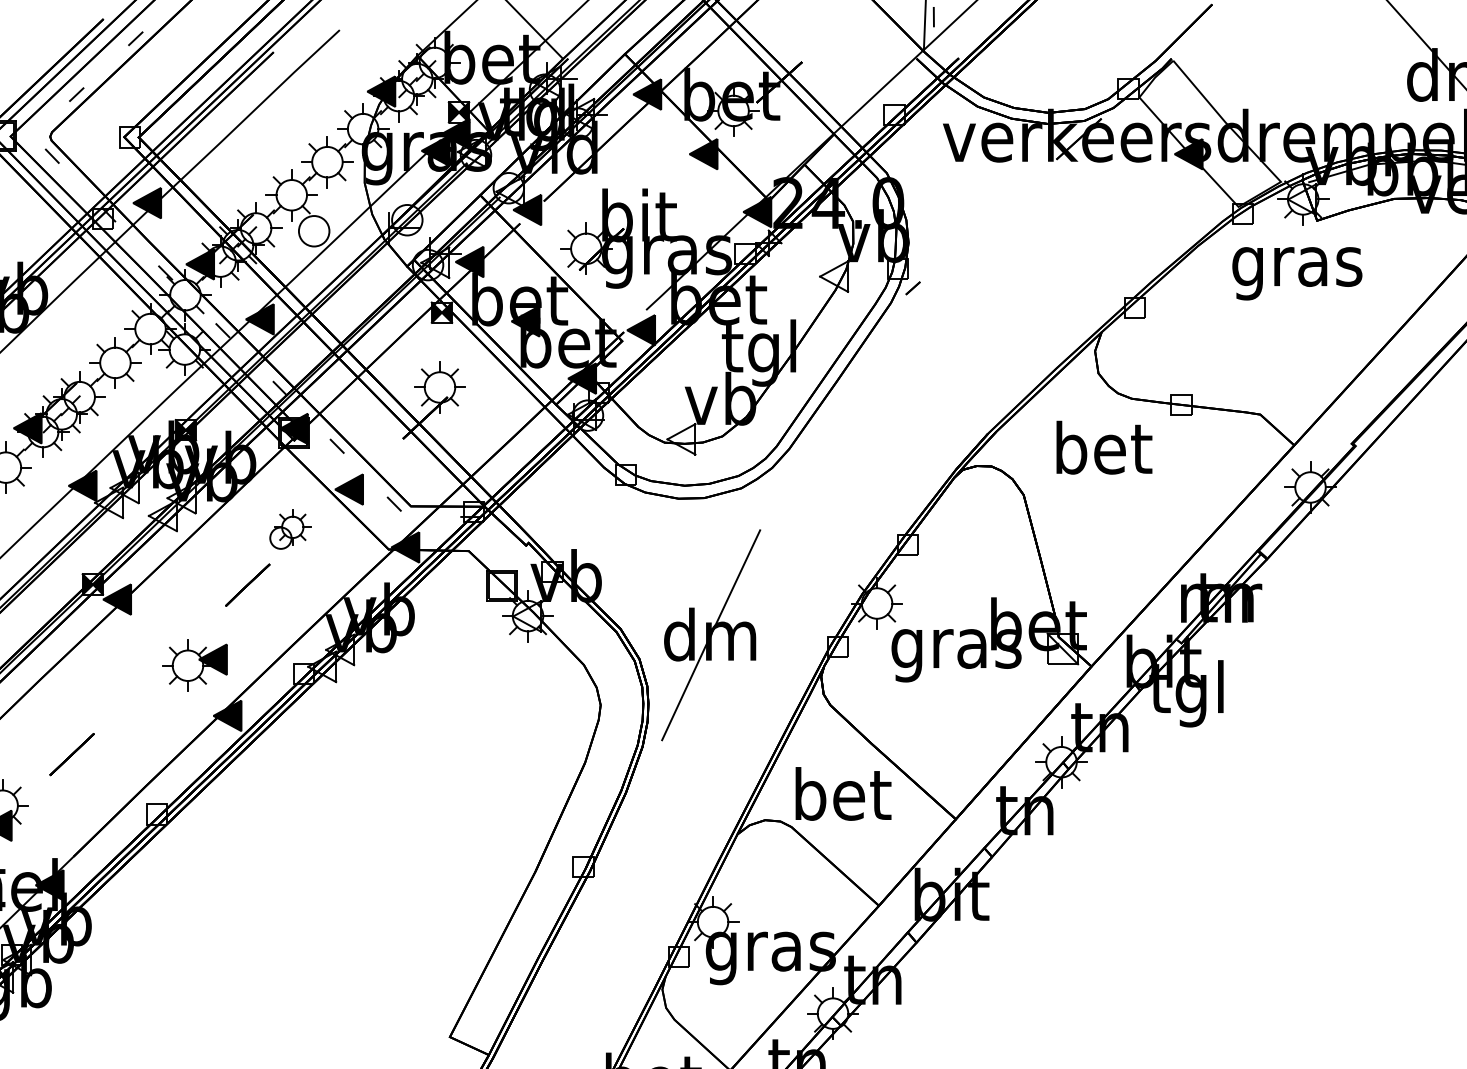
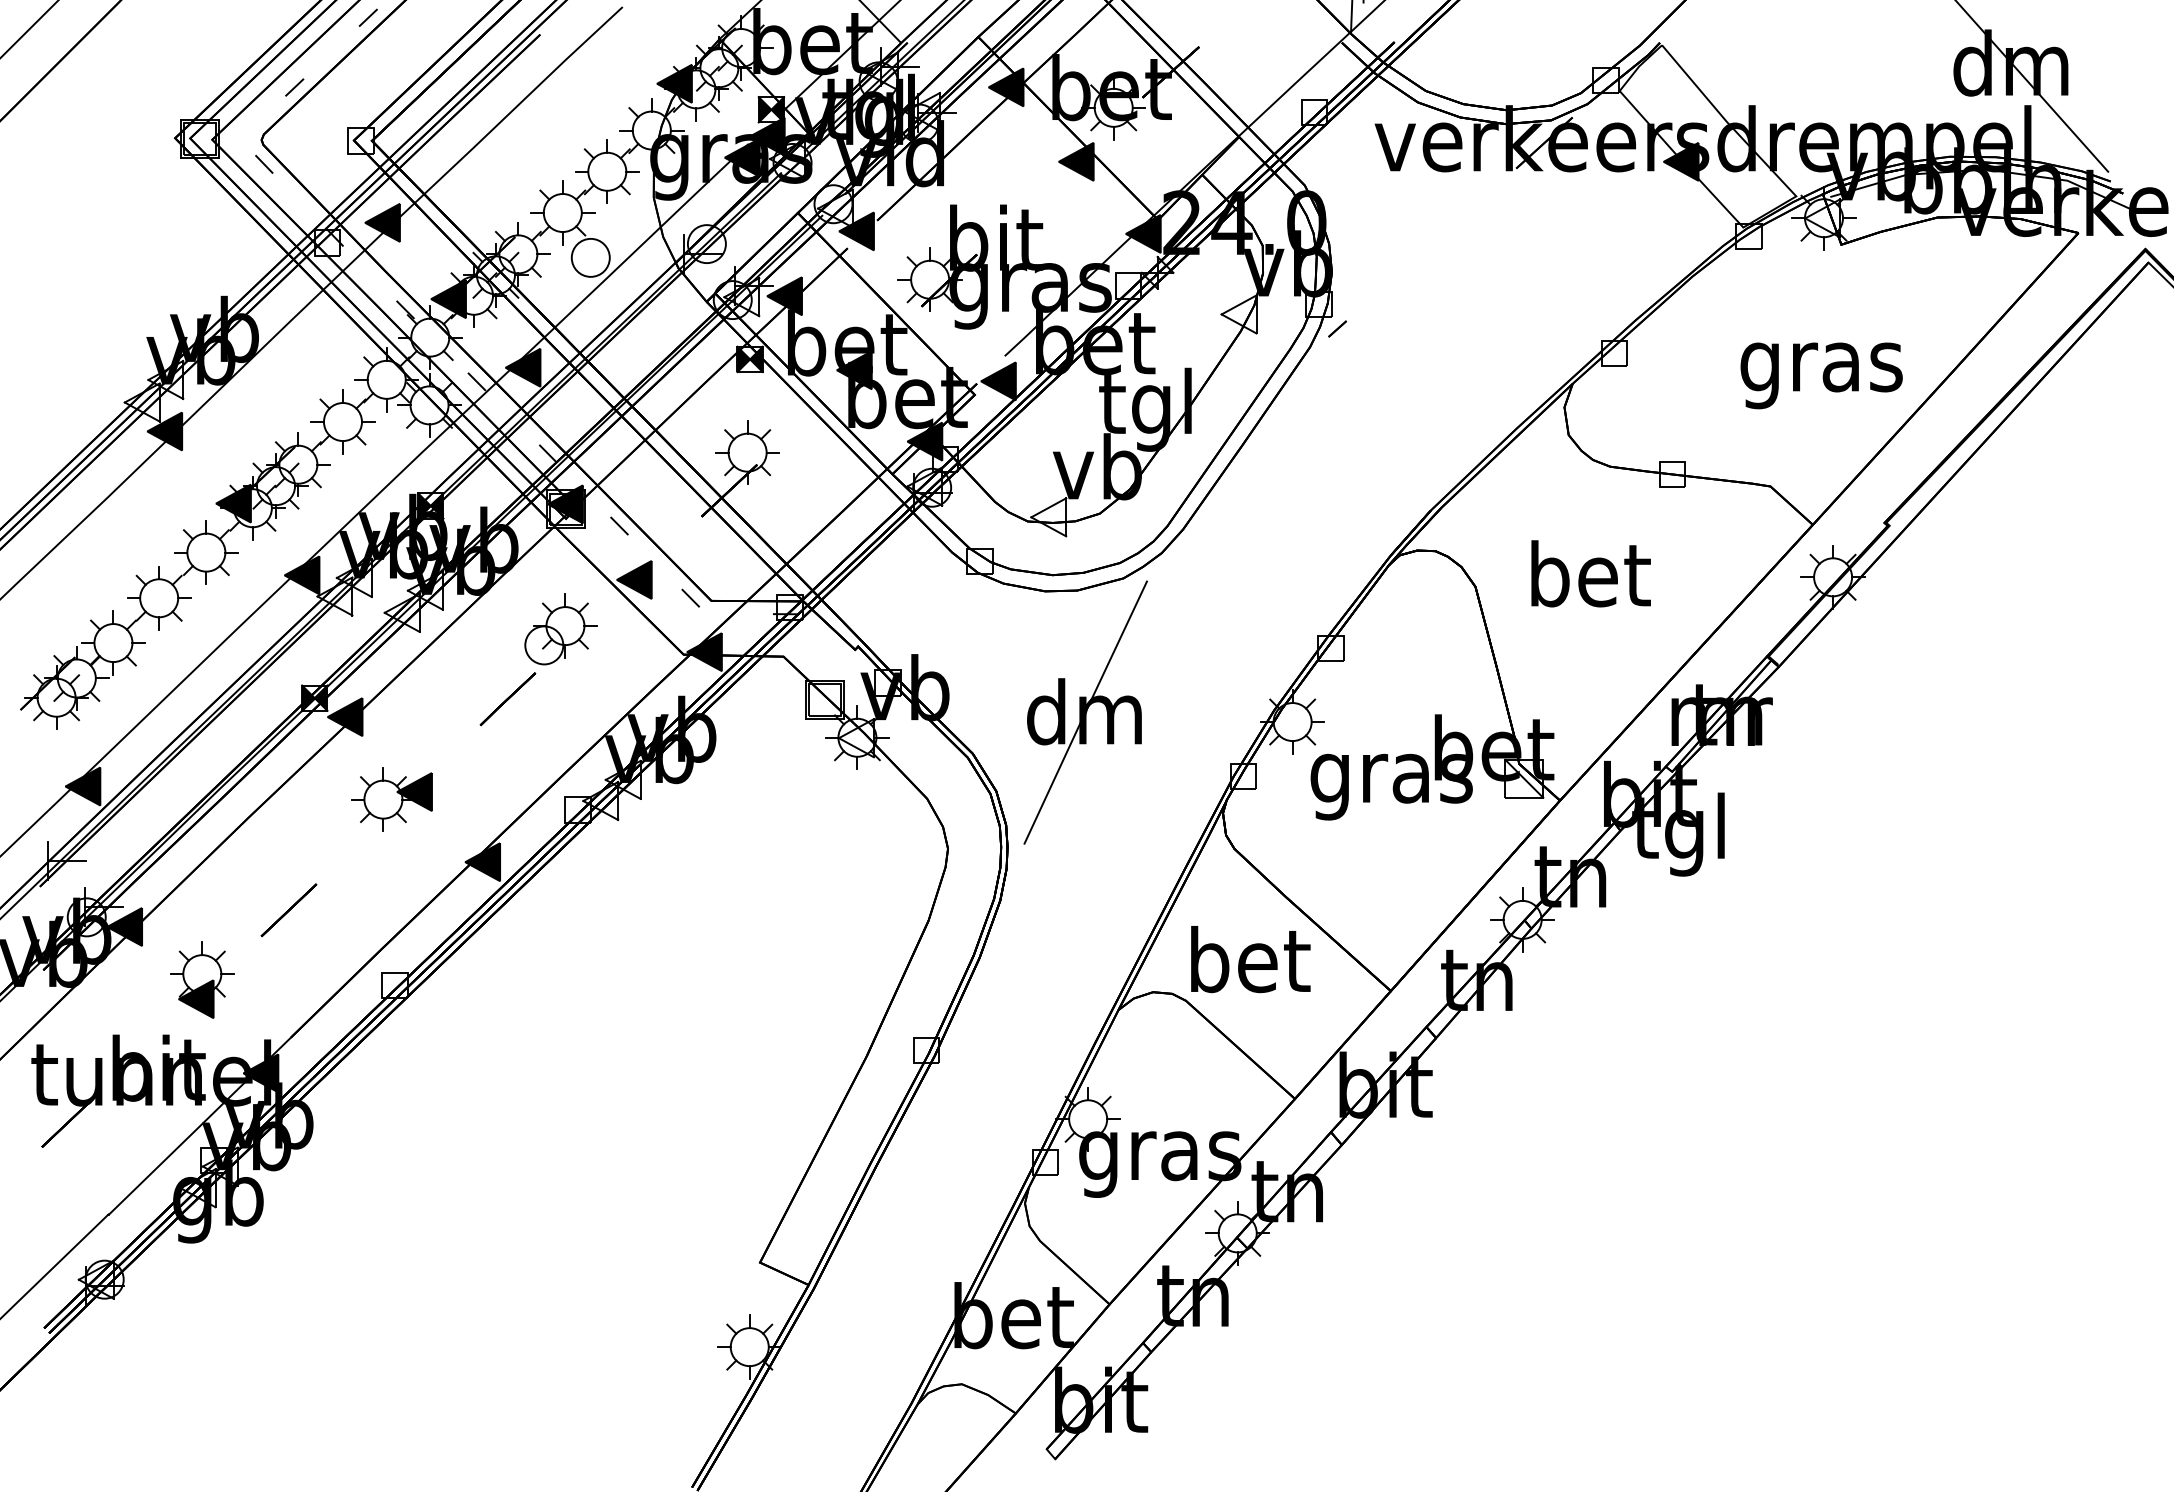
text: (1297, 273) -> (1821, 375), moved
text: (1103, 447) -> (1590, 573), moved
part: (289, 529) -> (560, 629), size x1.43
part: (710, 635) -> (1085, 712), moved
part: (194, 665) -> (391, 799), moved

